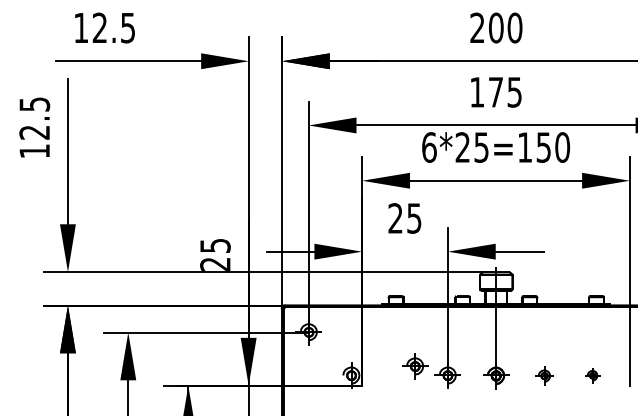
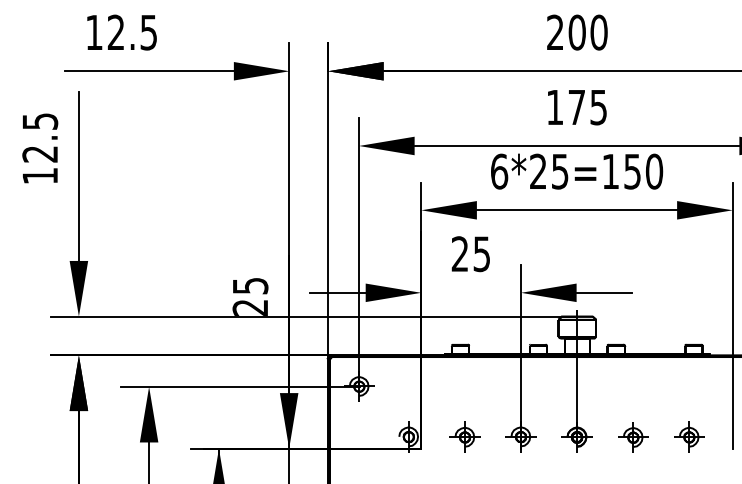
part: (414, 365) -> (464, 436), moved
part: (592, 375) -> (689, 436), size x1.67
part: (544, 376) -> (633, 437), size x1.43

